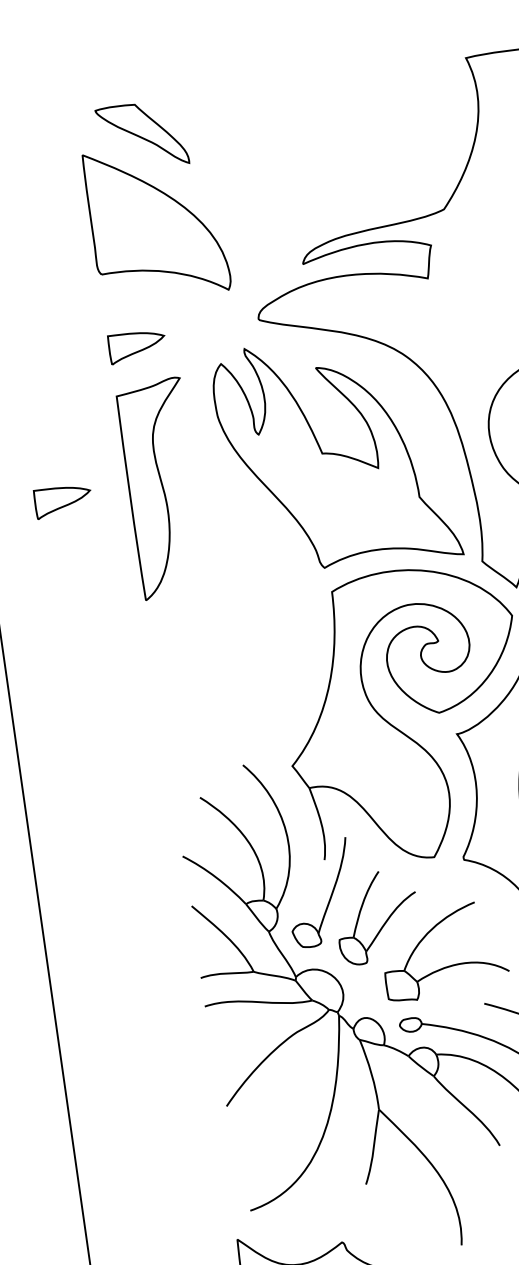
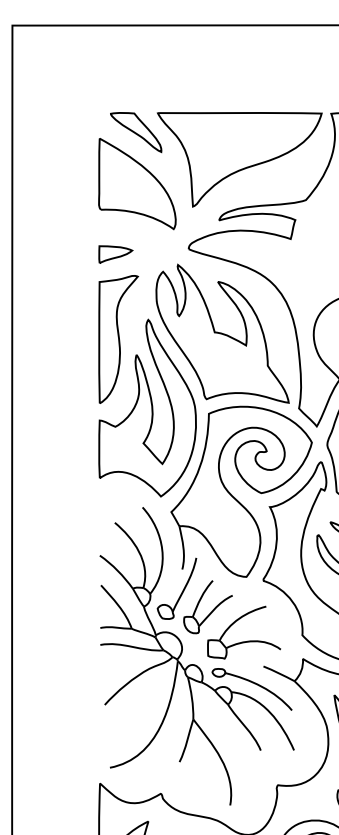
curve: (328, 171) -> (241, 168), added
part: (62, 501) -> (59, 338), removed
curve: (233, 595) -> (151, 407), added

